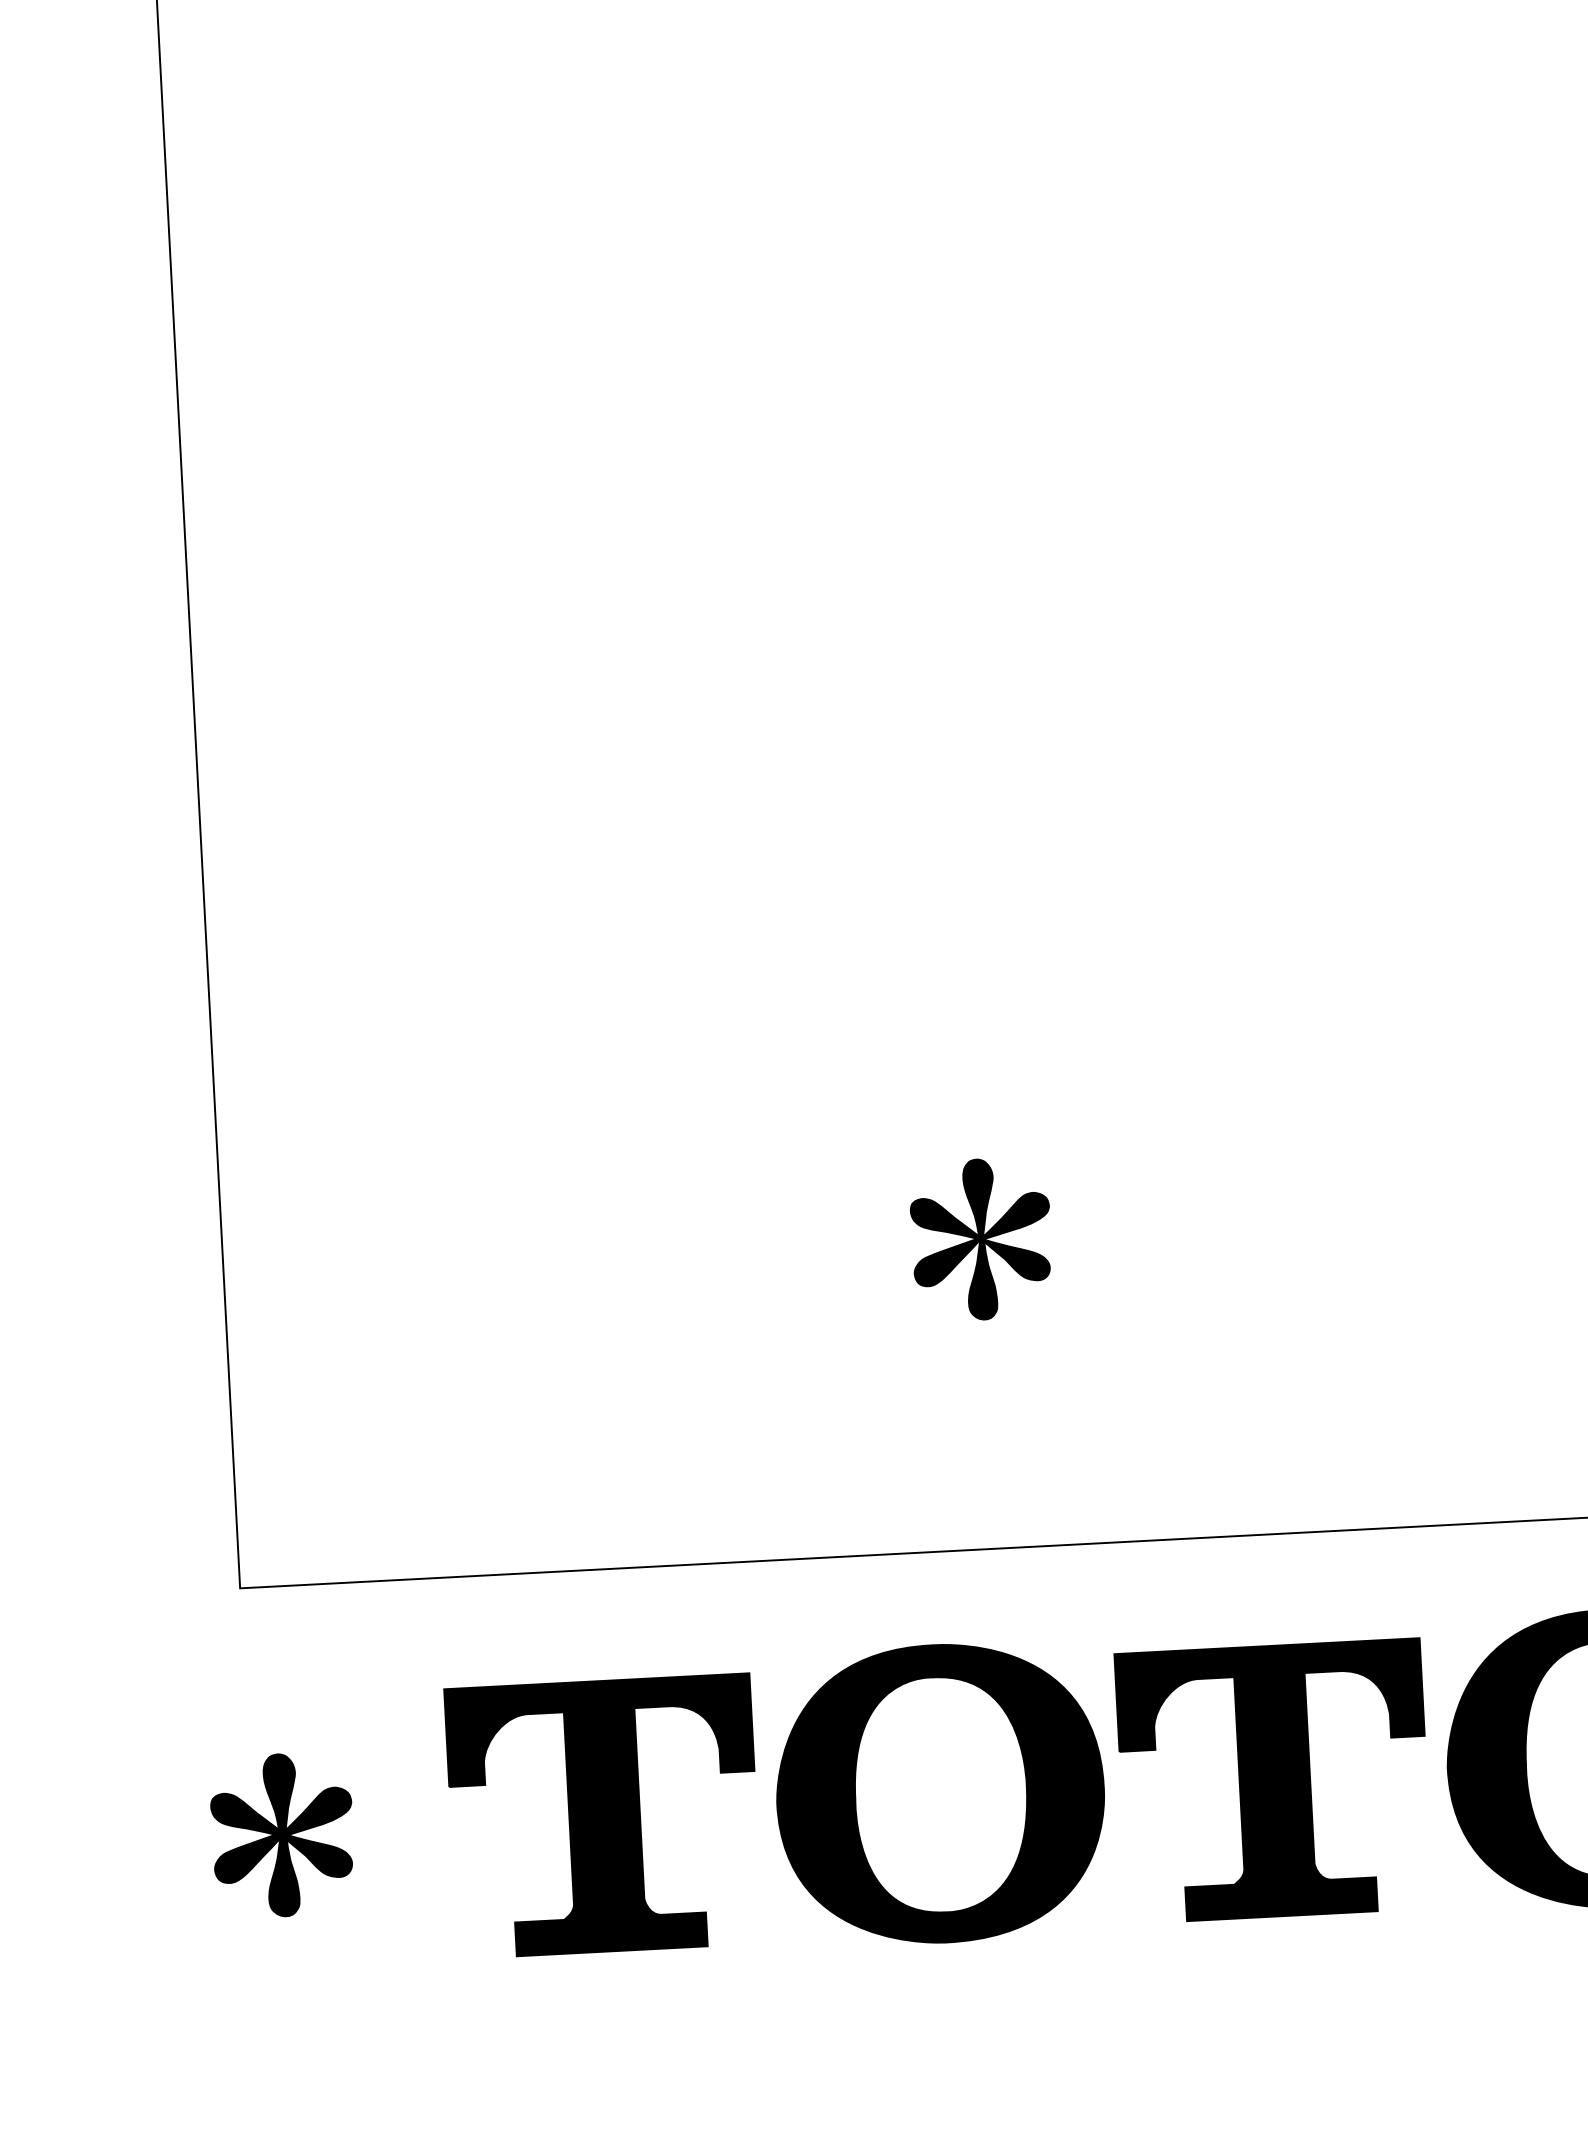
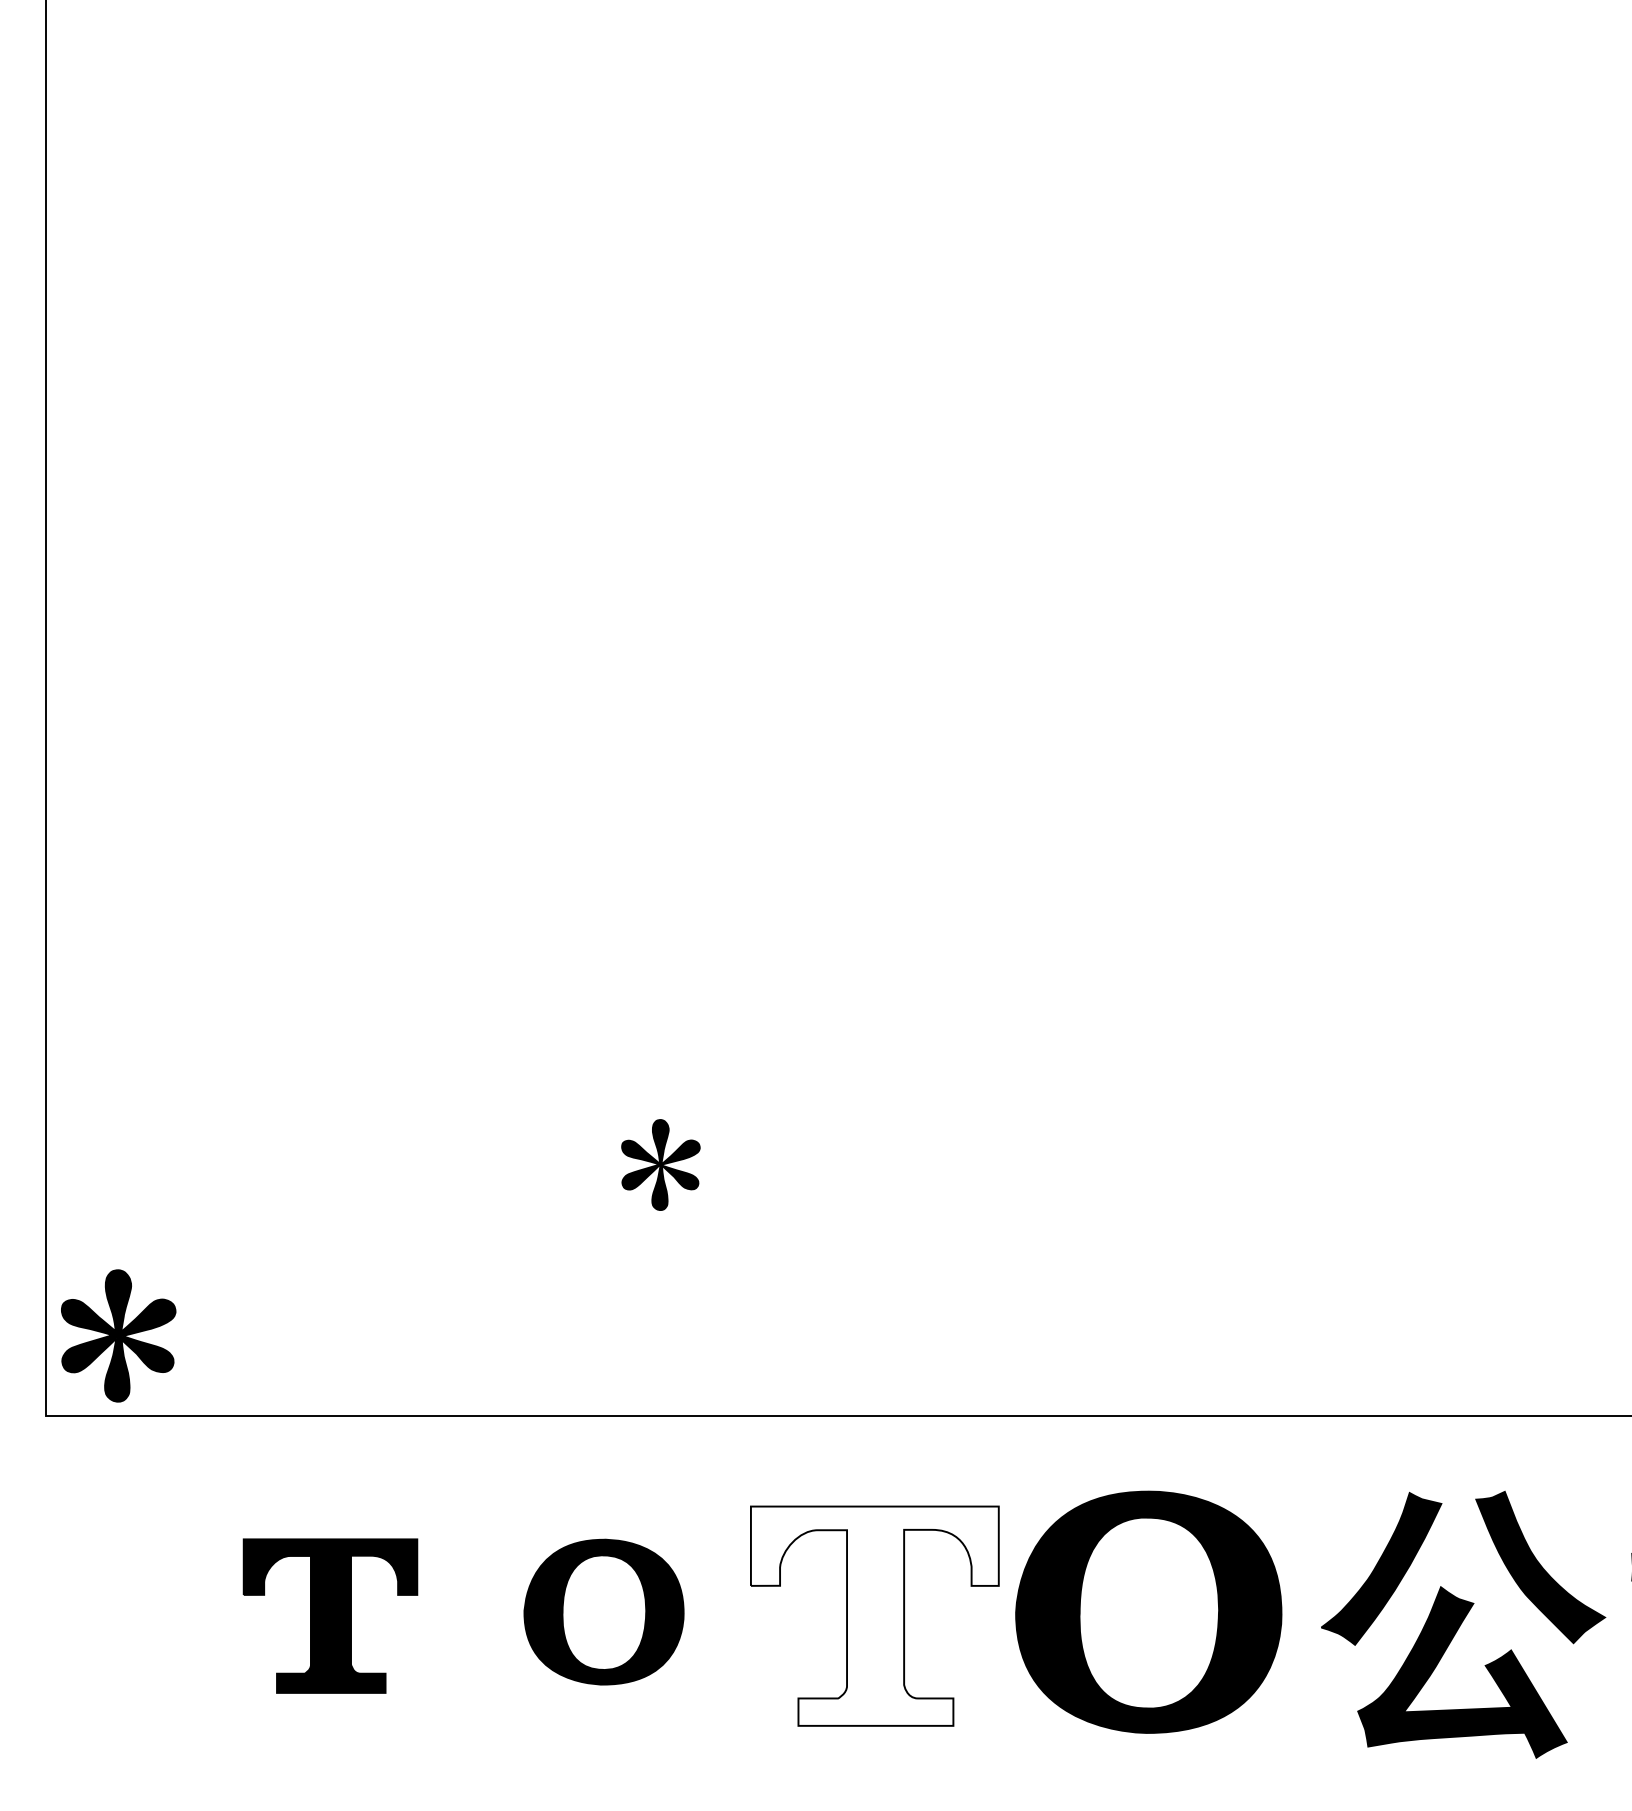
part: (980, 1238) -> (660, 1164), size x0.7
fill: (1273, 1780) -> (874, 1615), removed
part: (939, 1792) -> (603, 1611), size x0.6
part: (603, 1815) -> (330, 1615), size x0.7
part: (282, 1834) -> (118, 1335), moved

